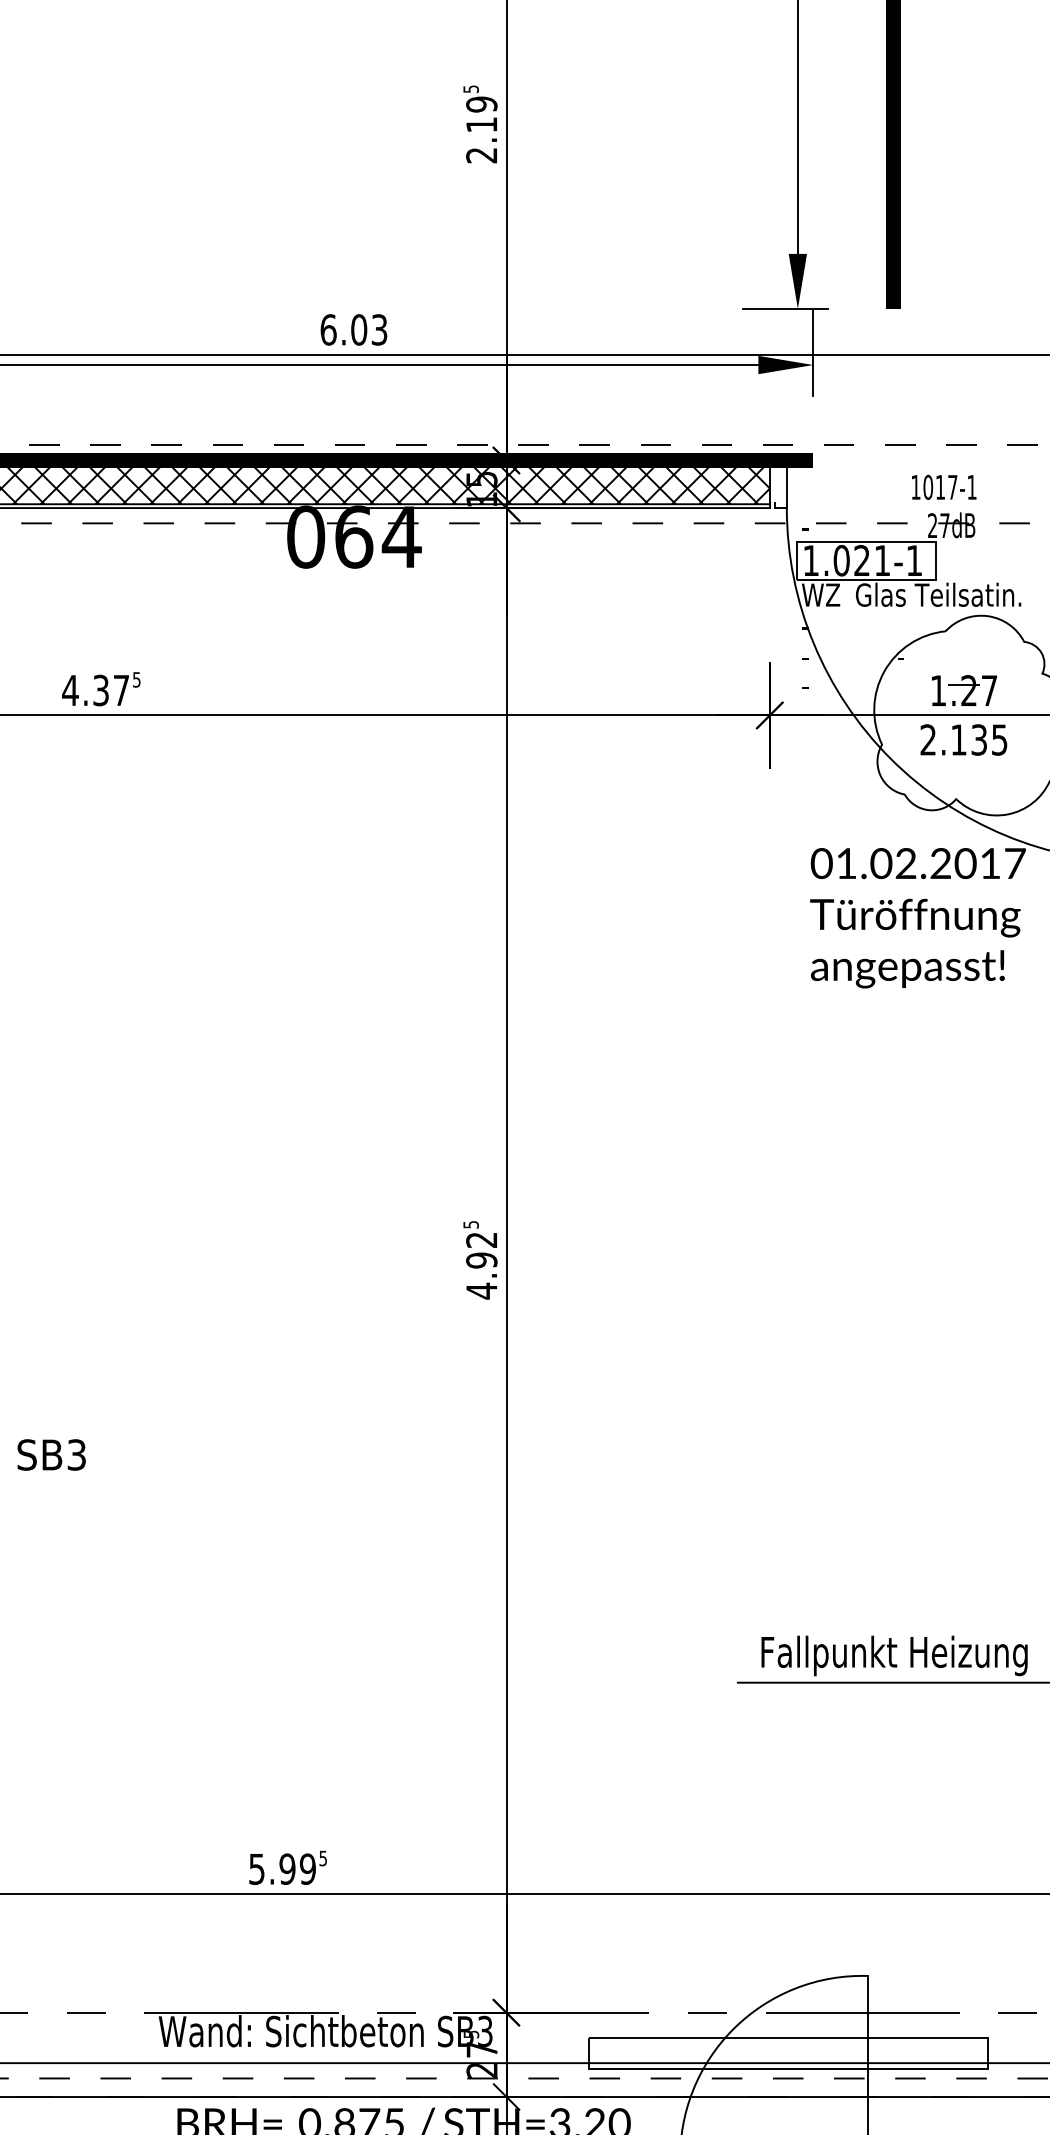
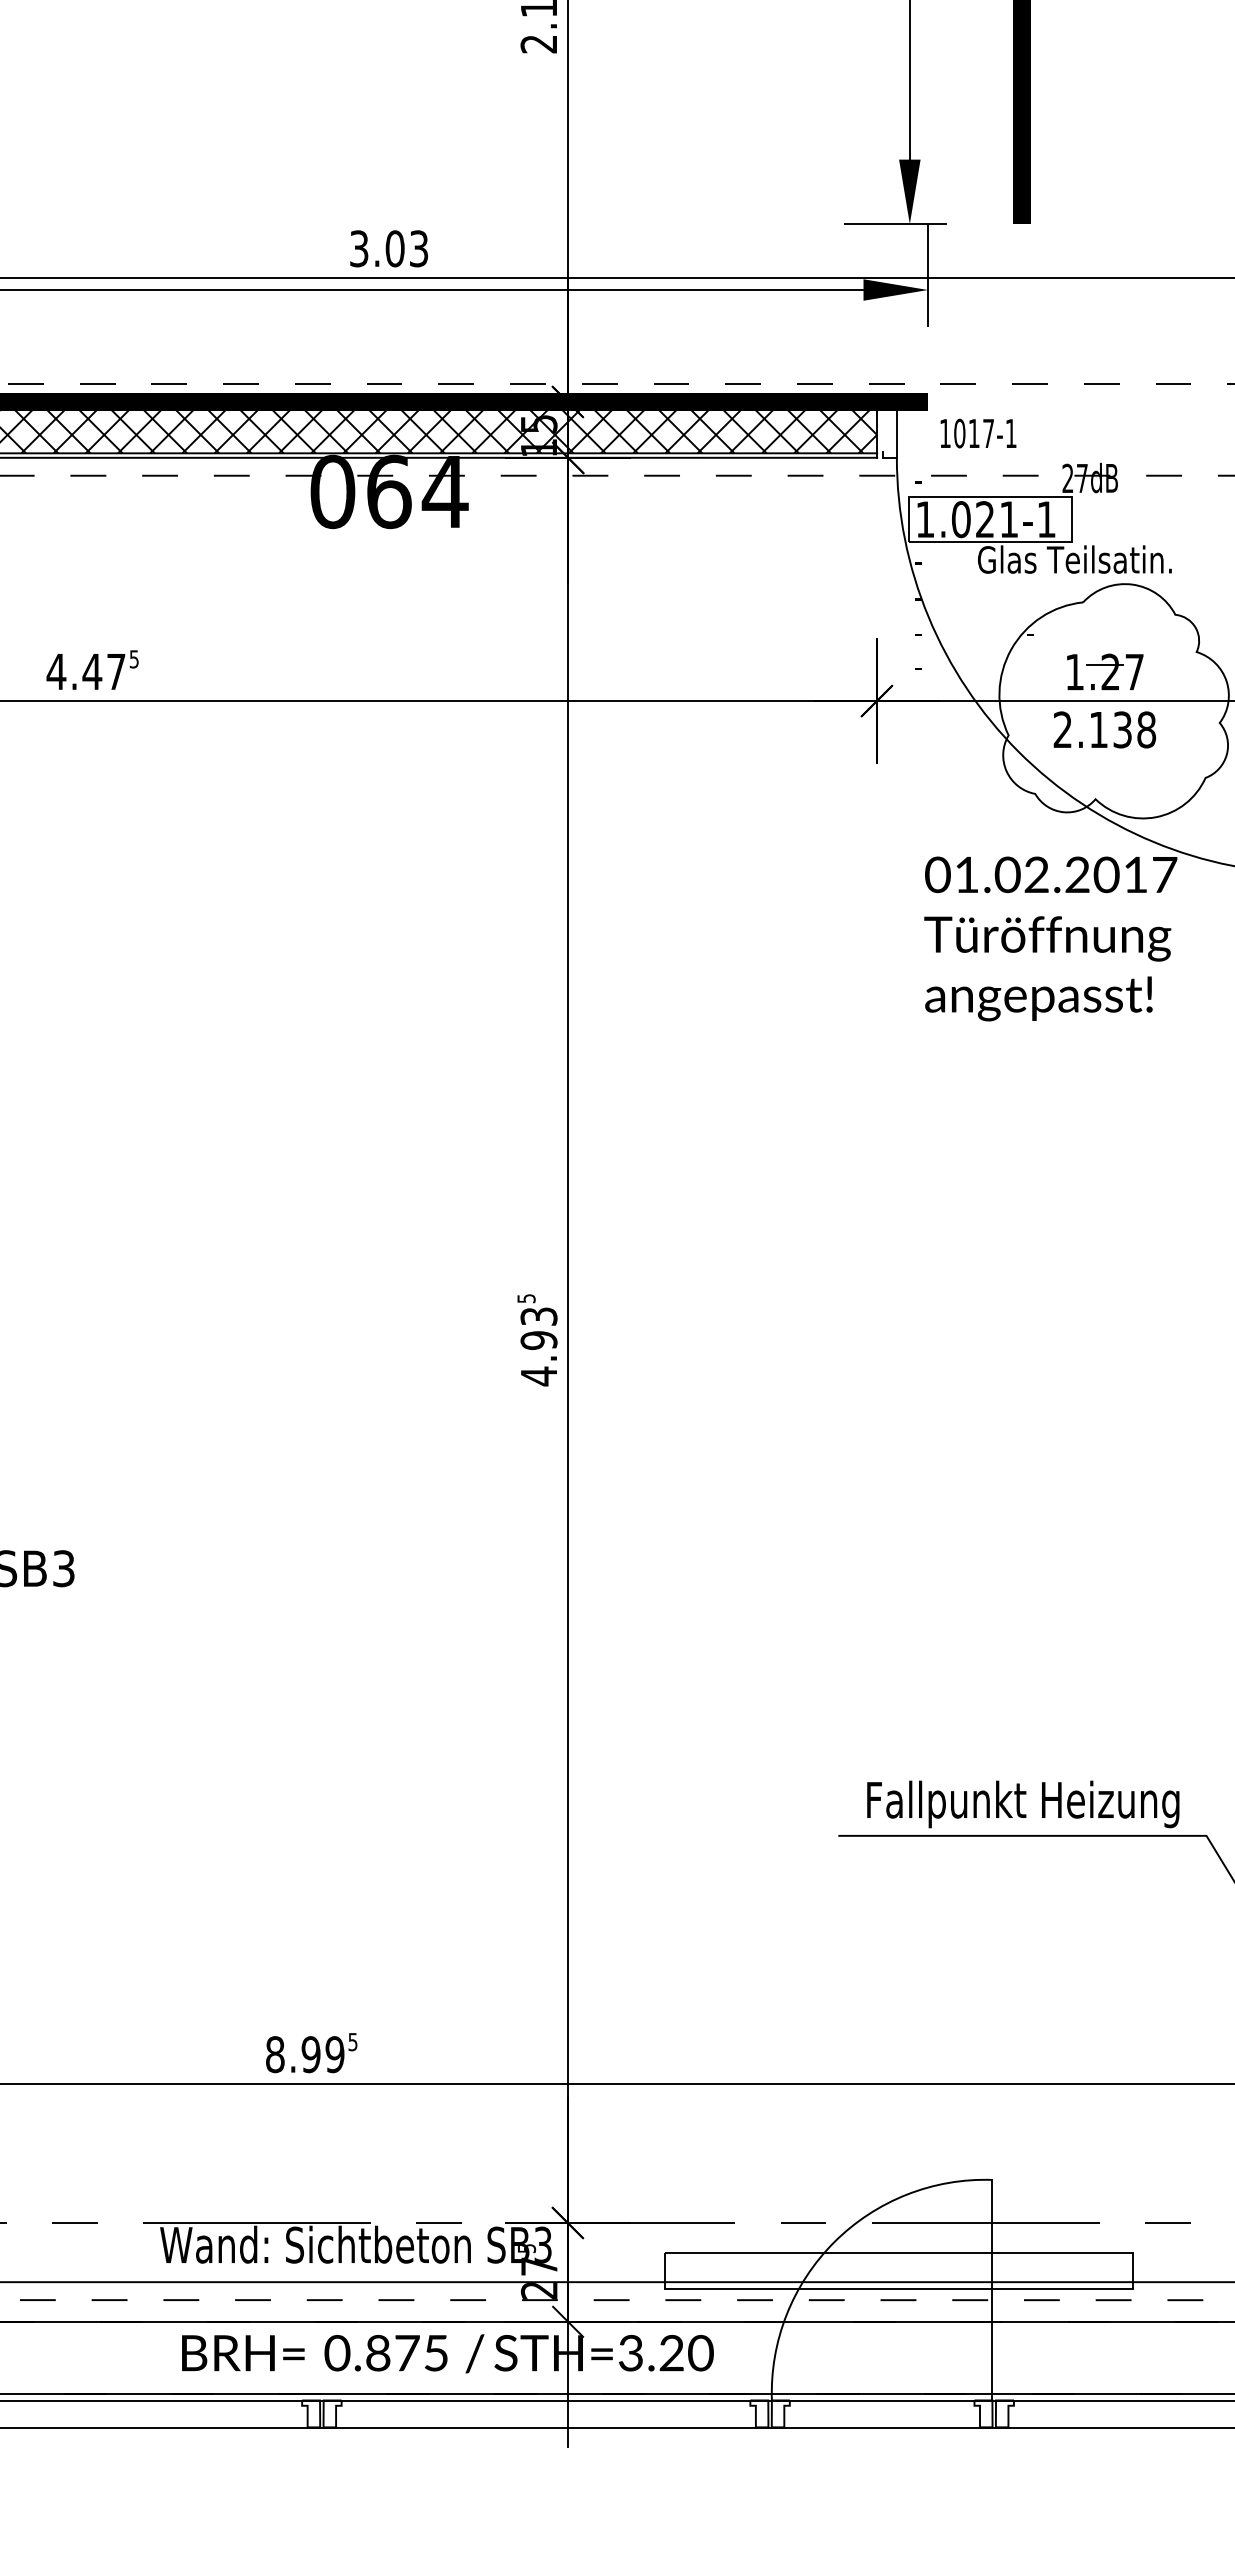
text: (328, 329) -> (359, 248), 6.03 -> 3.03
text: (944, 487) -> (978, 433), moved
text: (820, 594) -> (936, 559), WZ -> -
text: (101, 690) -> (92, 671), 4.37 -> 4.47
text: (999, 739) -> (1146, 729), 2.135 -> 2.138
text: (481, 1240) -> (538, 1316), 4.92 -> 4.93
text: (257, 1869) -> (275, 2054), 5.99 -> 8.99

